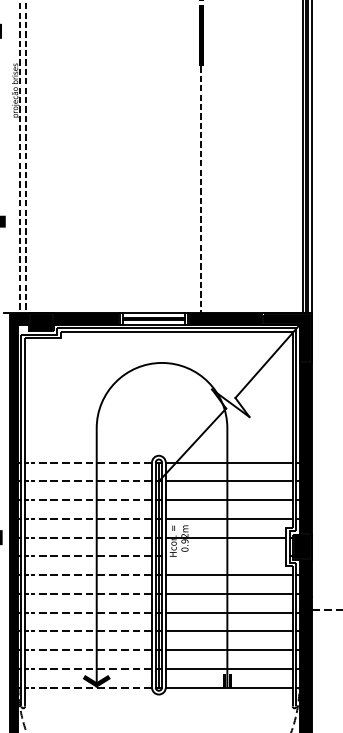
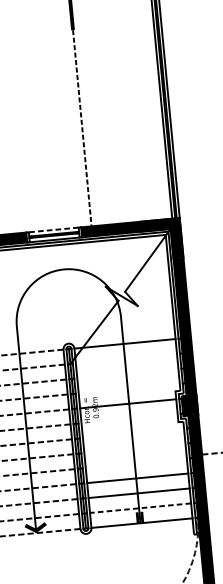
line: (153, 312) -> (53, 229), solid -> dashed
line: (228, 481) -> (125, 358), removed
line: (228, 500) -> (127, 374), removed
line: (228, 518) -> (128, 388), removed
line: (228, 575) -> (132, 433), removed
line: (228, 593) -> (134, 448), removed
line: (228, 612) -> (135, 463), removed
line: (228, 668) -> (139, 507), solid -> dashed

